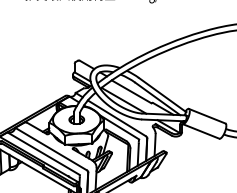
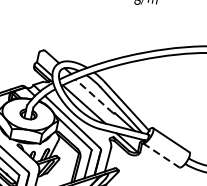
line: (131, 91) -> (94, 96), solid -> dashed
line: (201, 131) -> (161, 155), solid -> dashed

